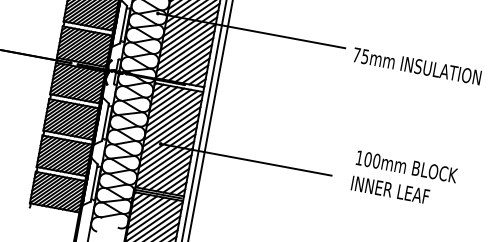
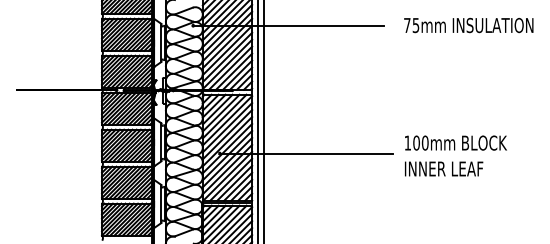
text: (416, 66) -> (468, 25), moved
text: (404, 178) -> (455, 155), moved

